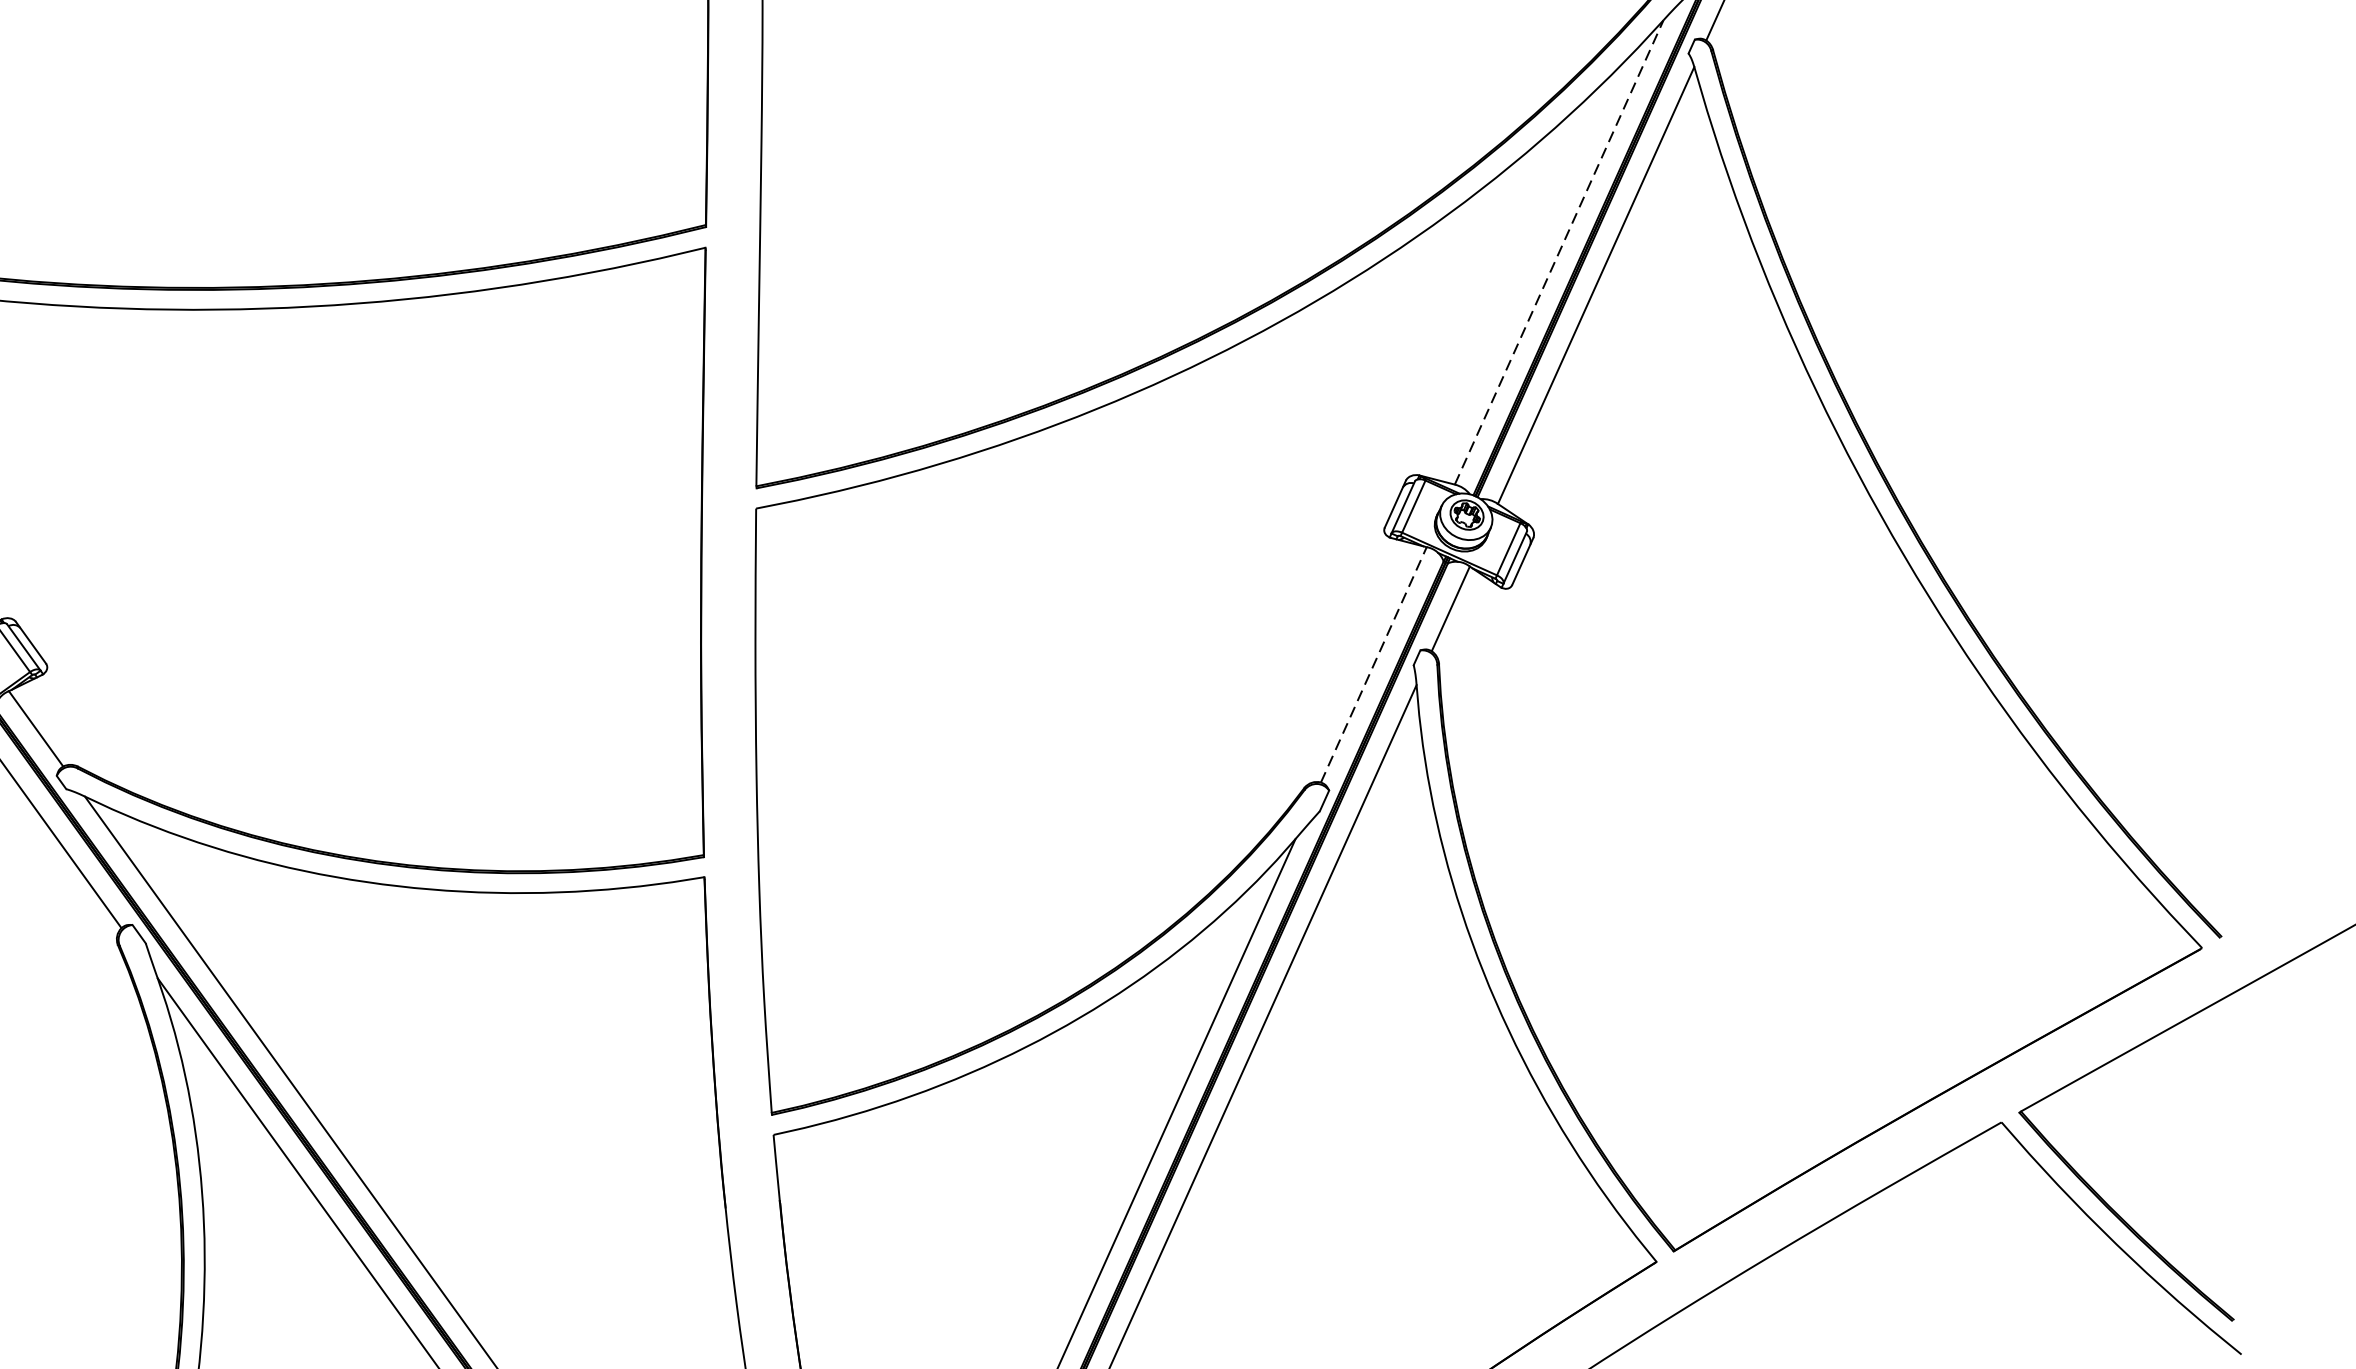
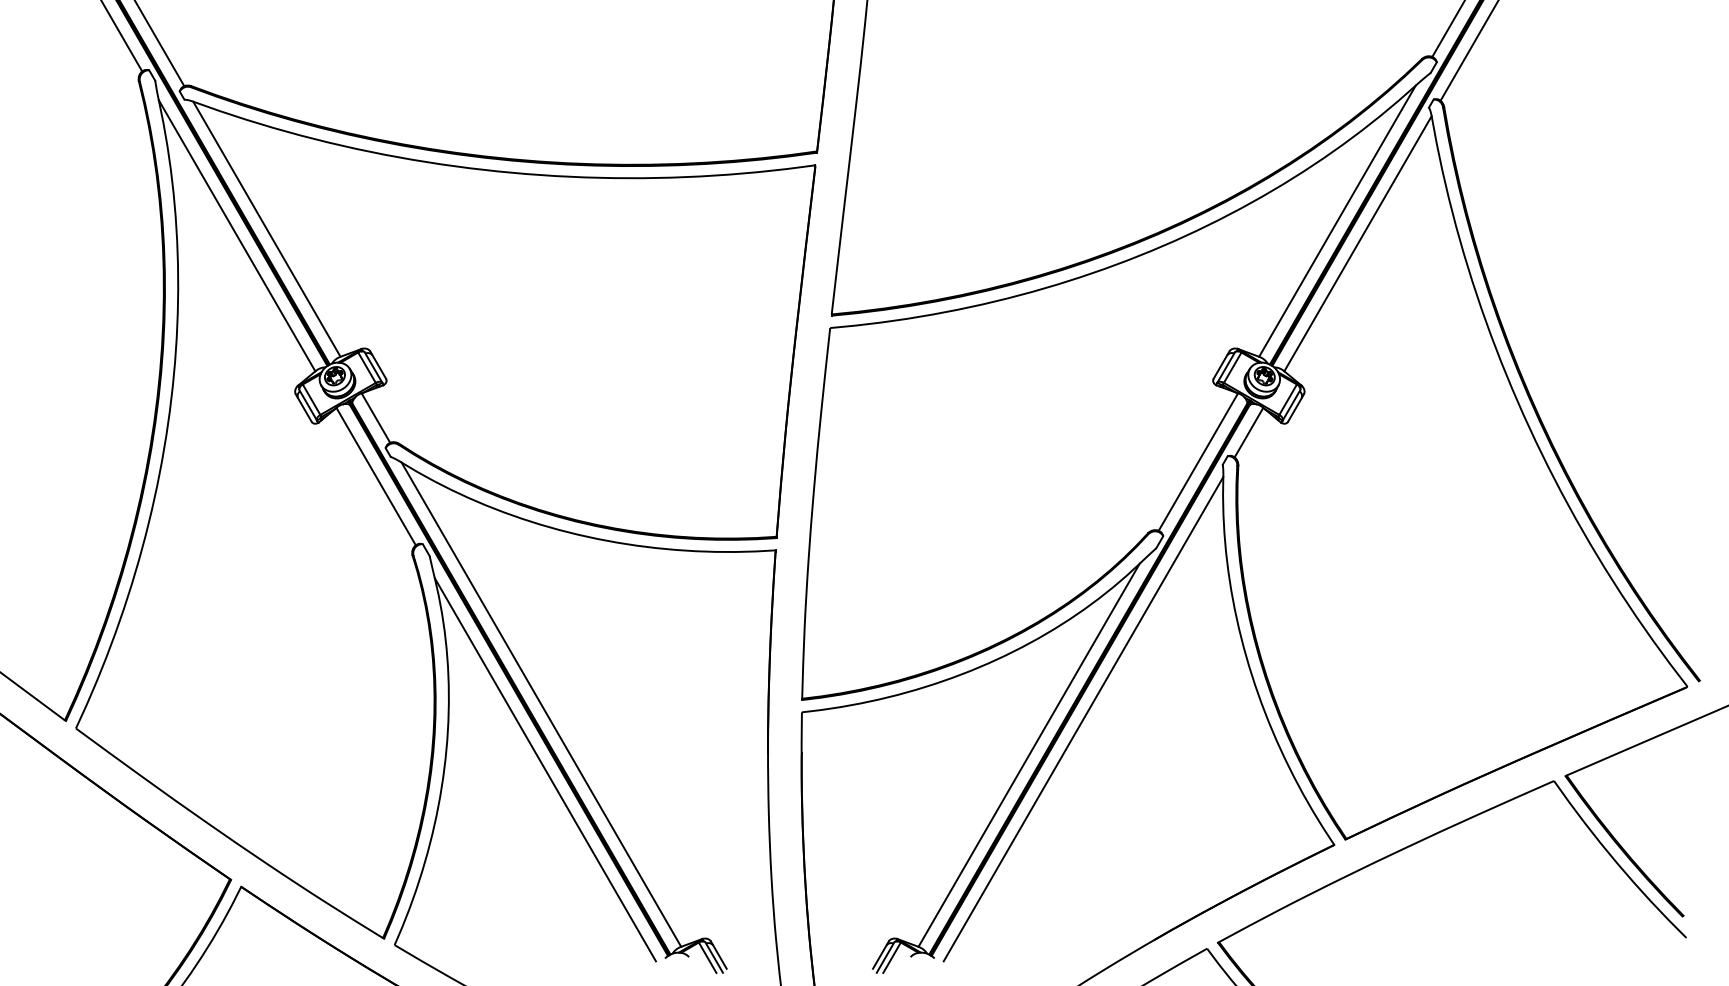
line: (1559, 252) -> (1337, 221), dashed -> solid
line: (1373, 663) -> (1198, 461), dashed -> solid

